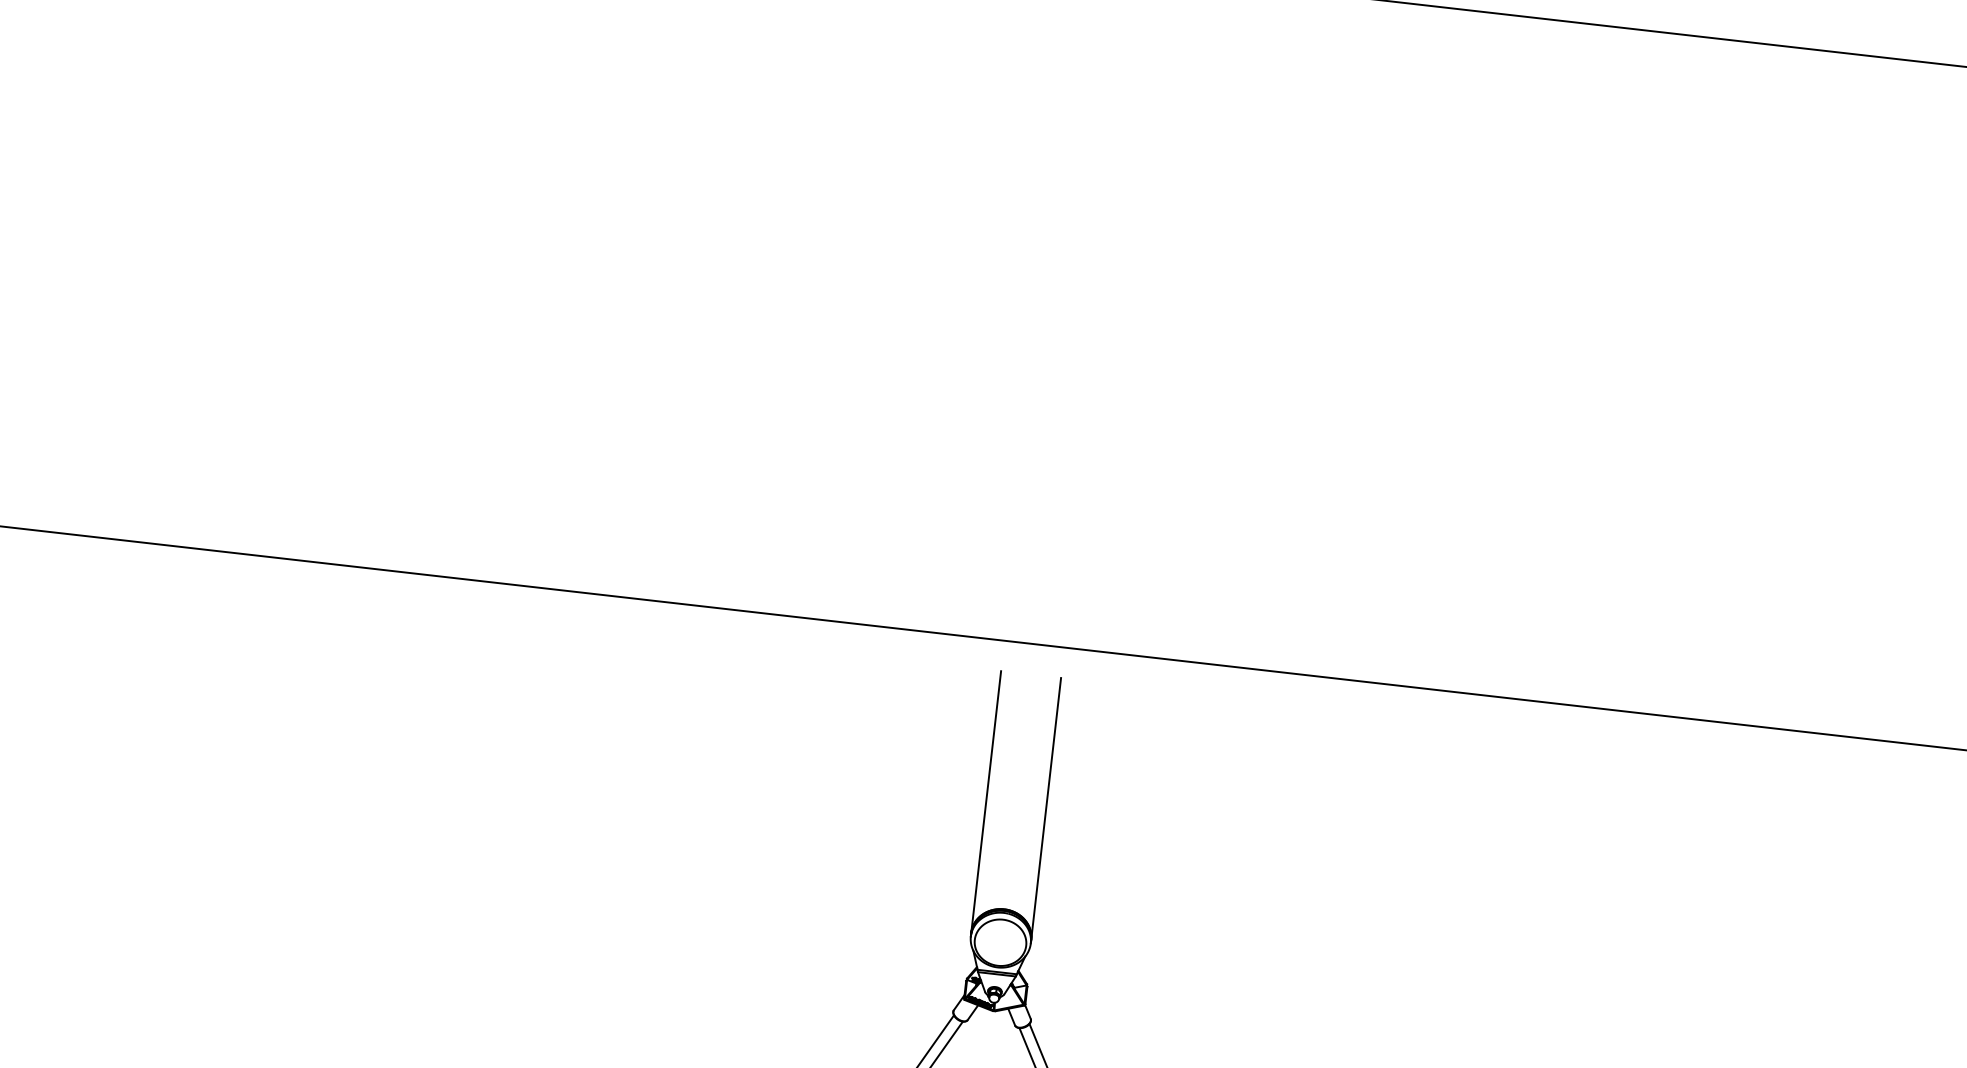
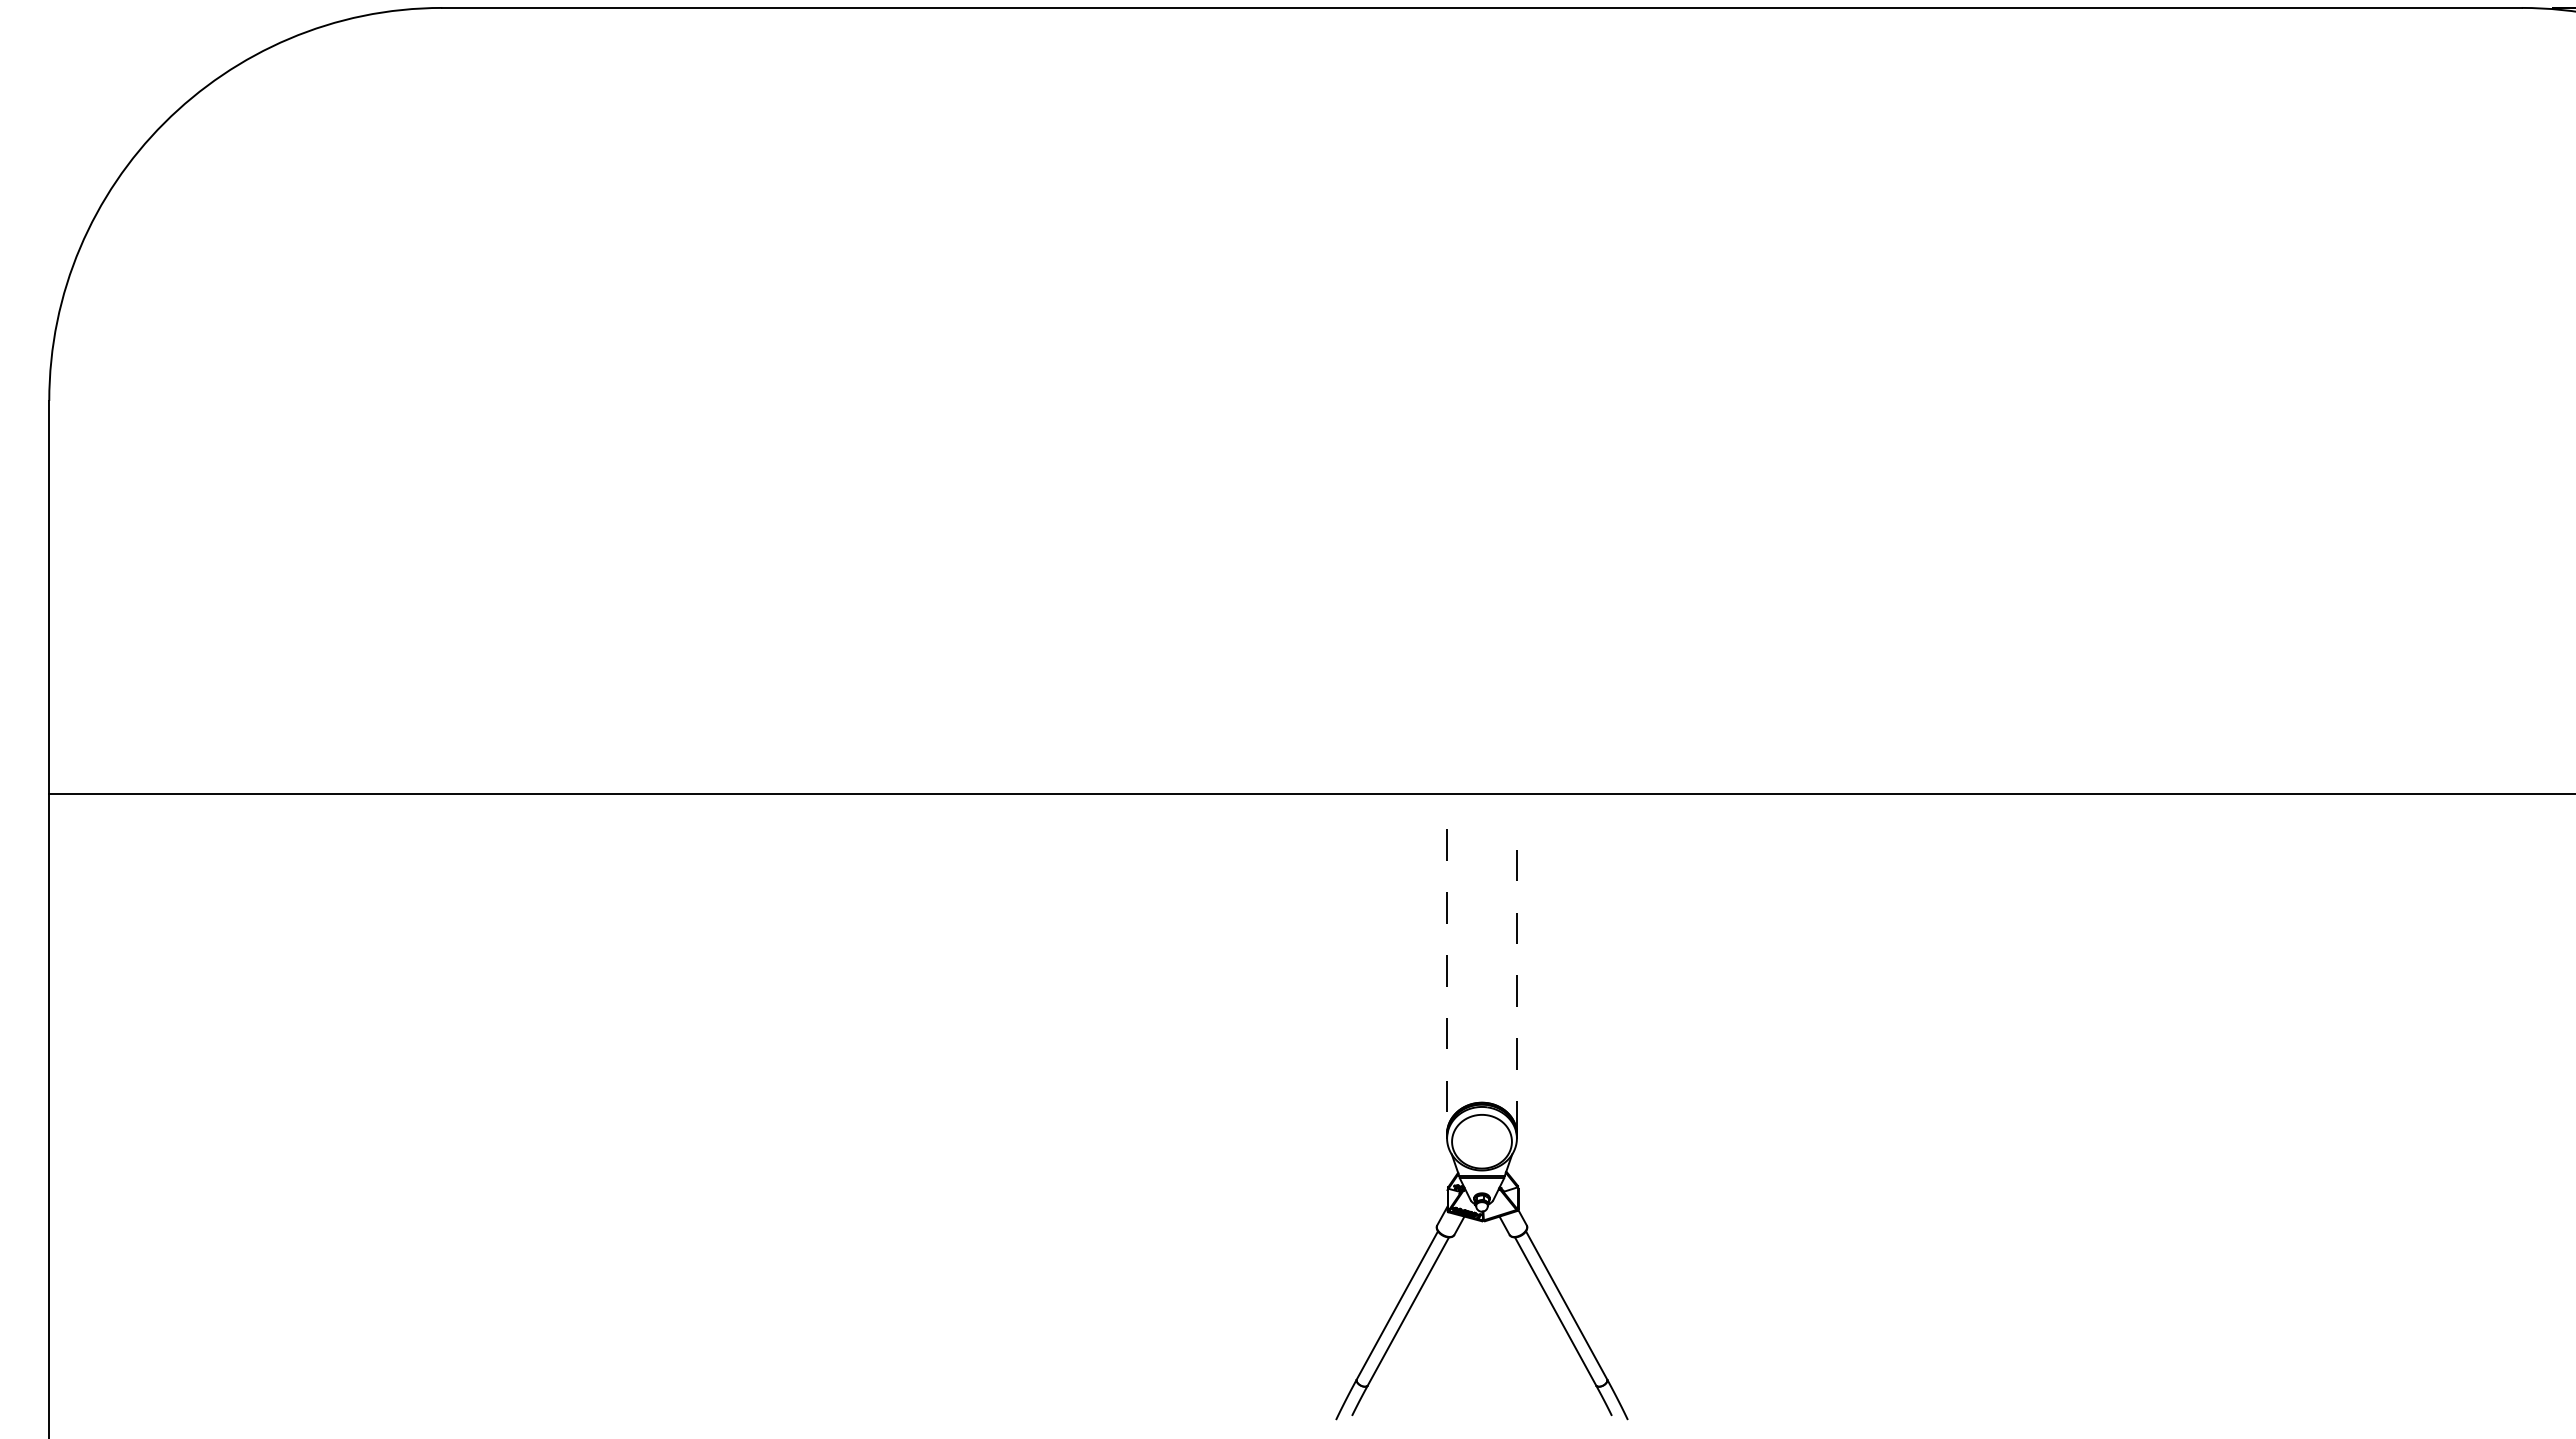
line: (986, 800) -> (1447, 980), solid -> dashed
line: (1045, 807) -> (1516, 980), solid -> dashed

